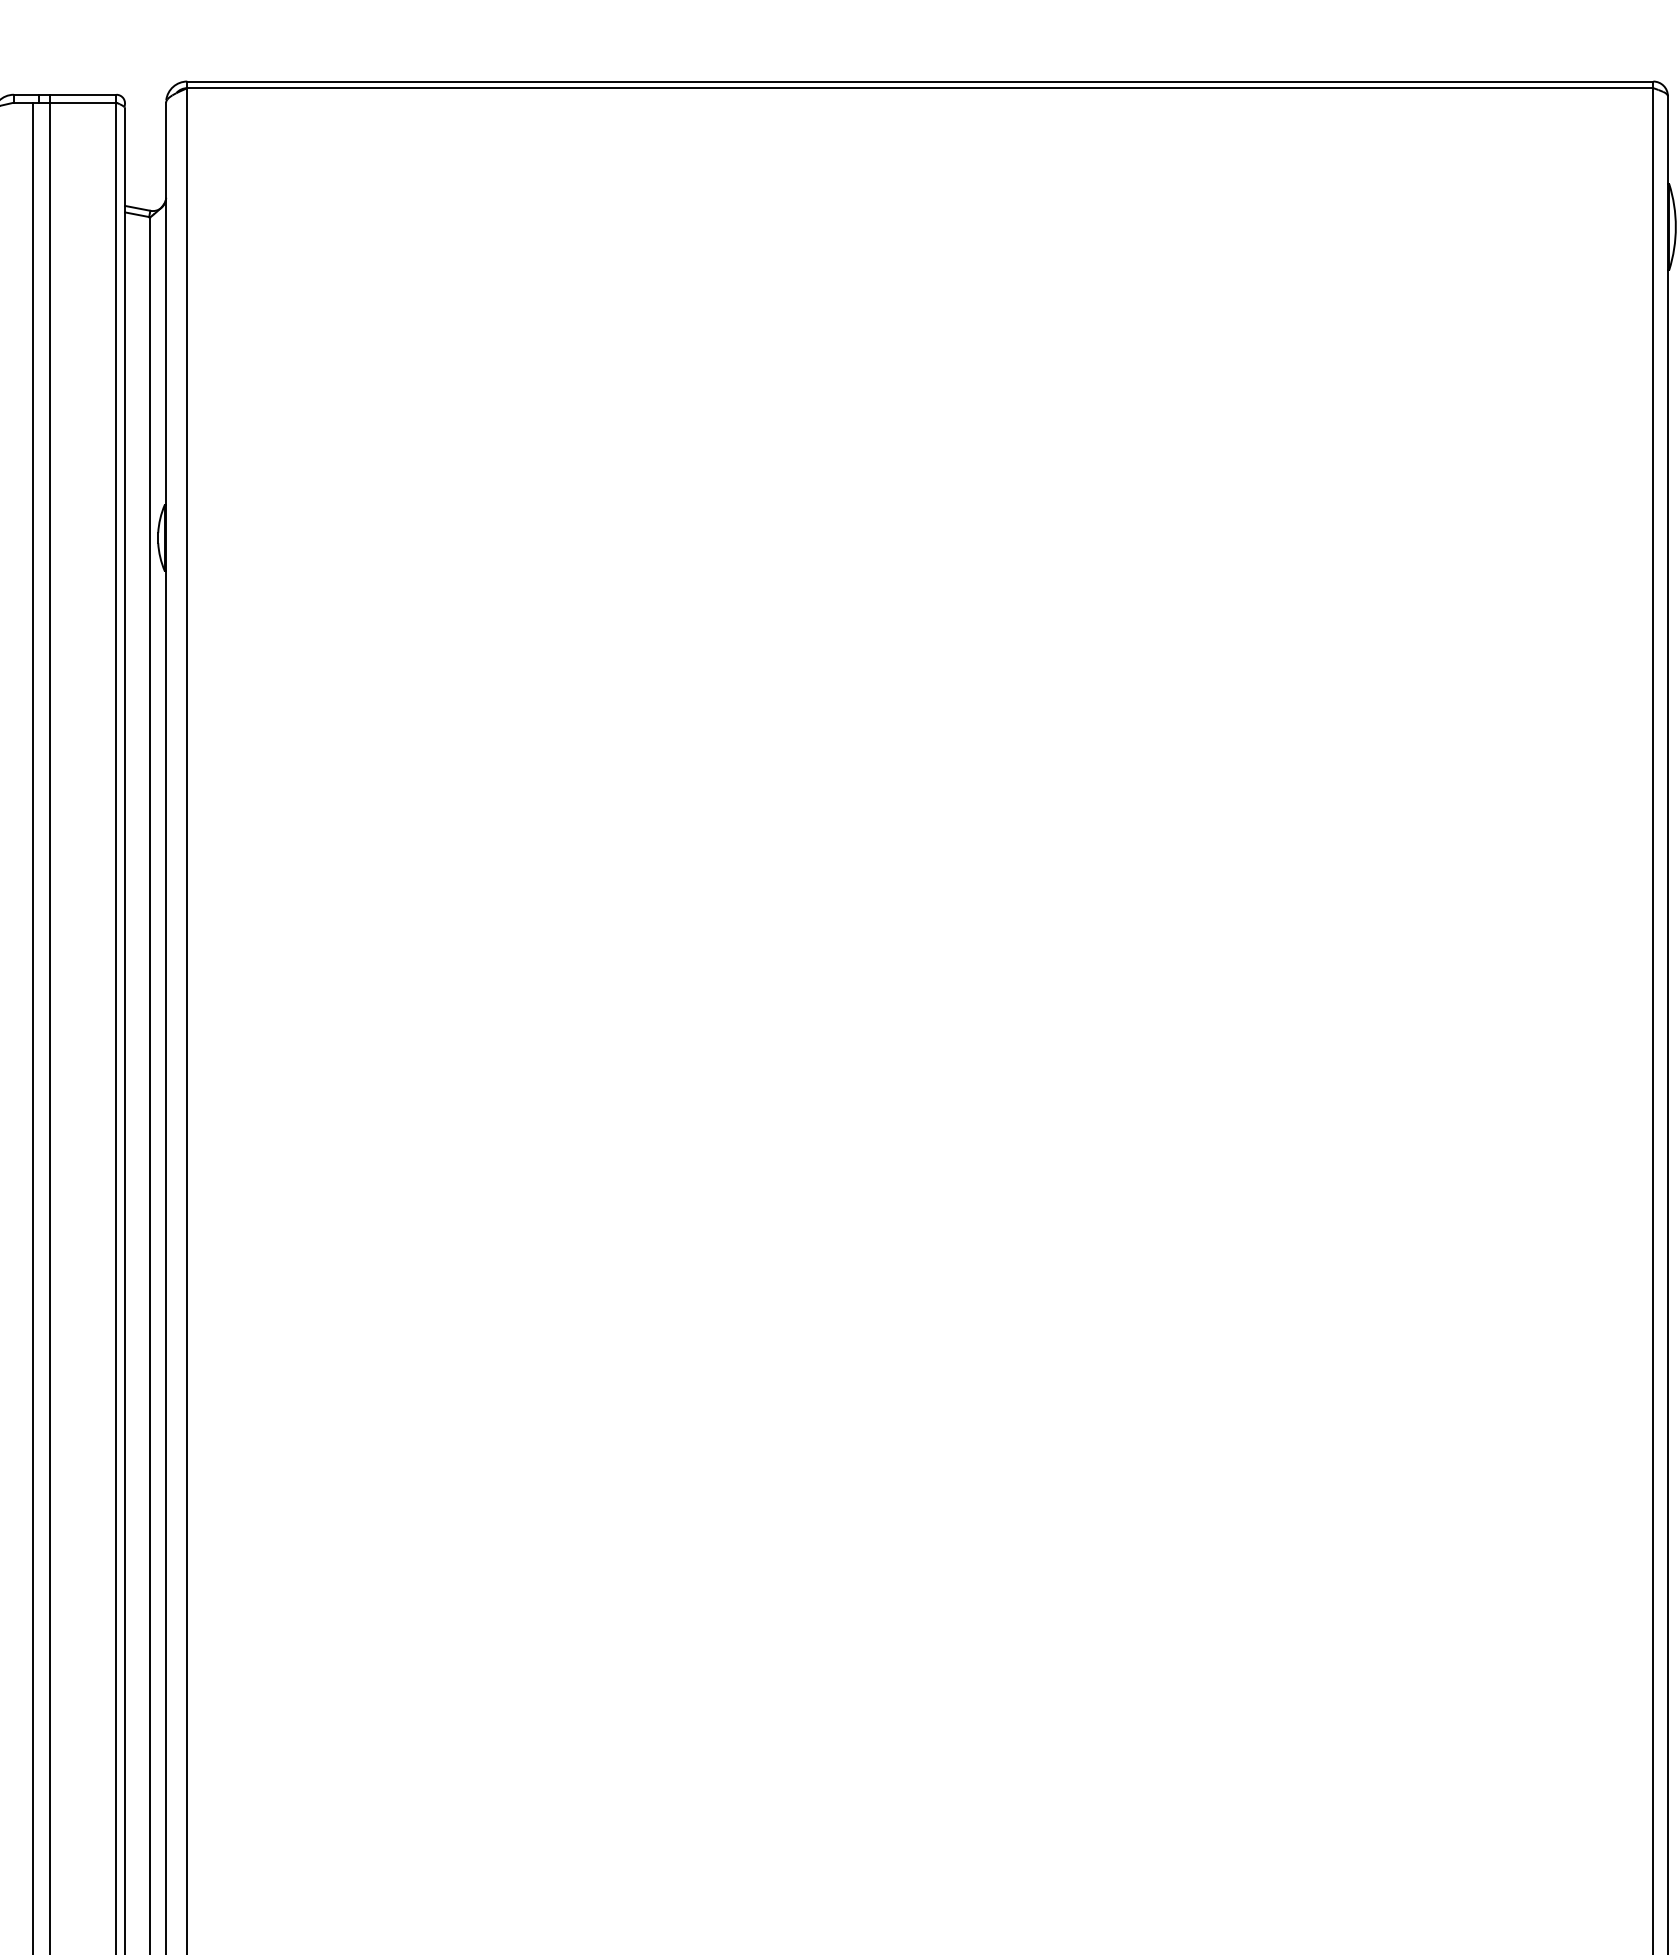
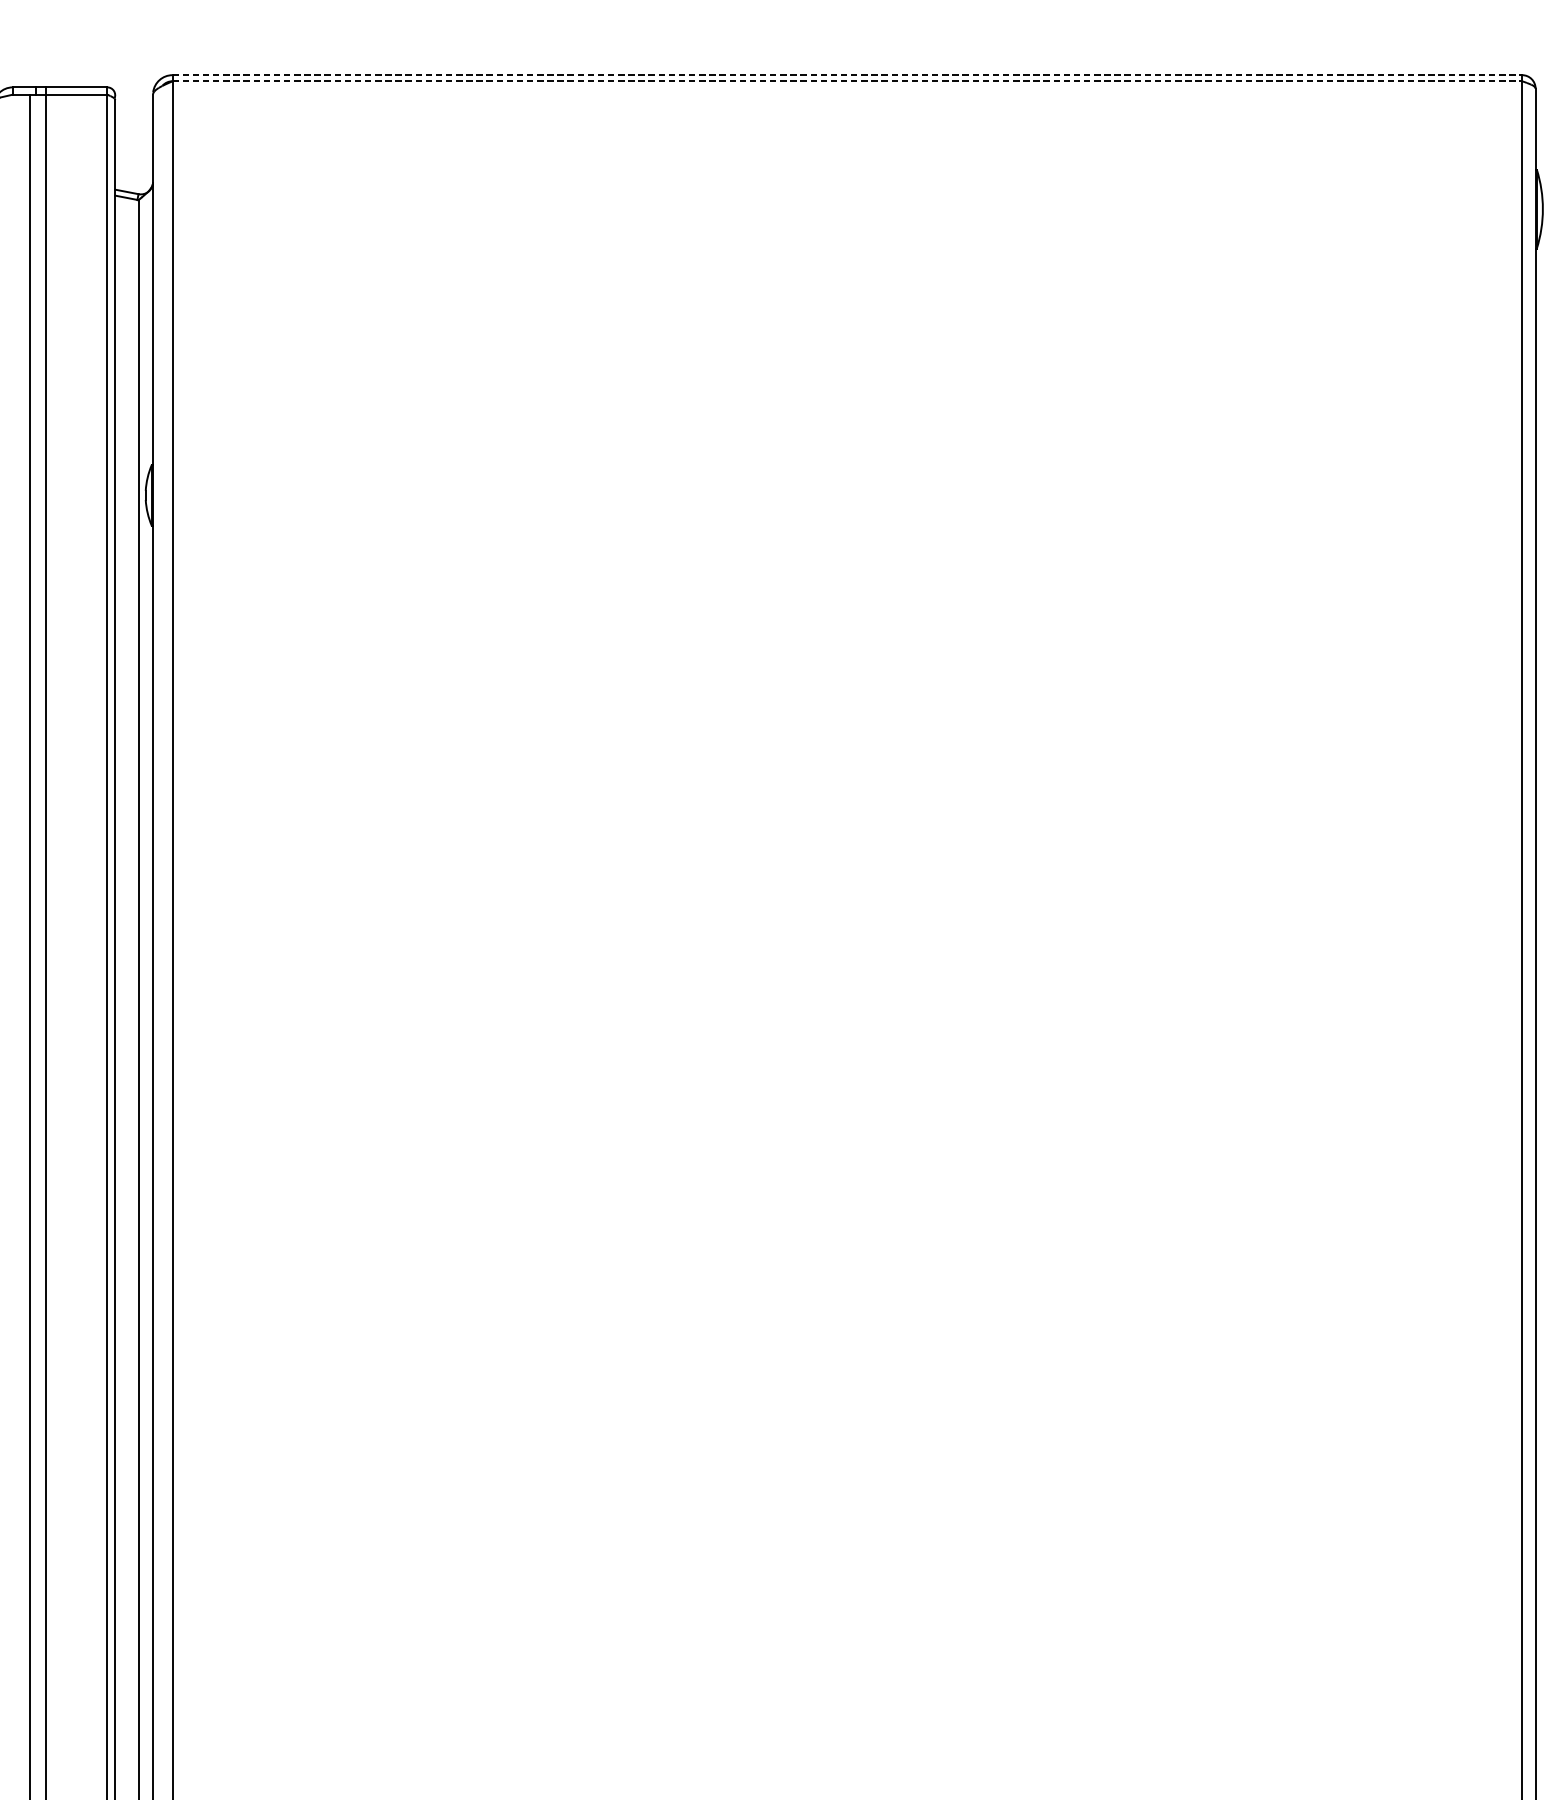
line: (920, 81) -> (847, 75), solid -> dashed
line: (920, 88) -> (847, 81), solid -> dashed

